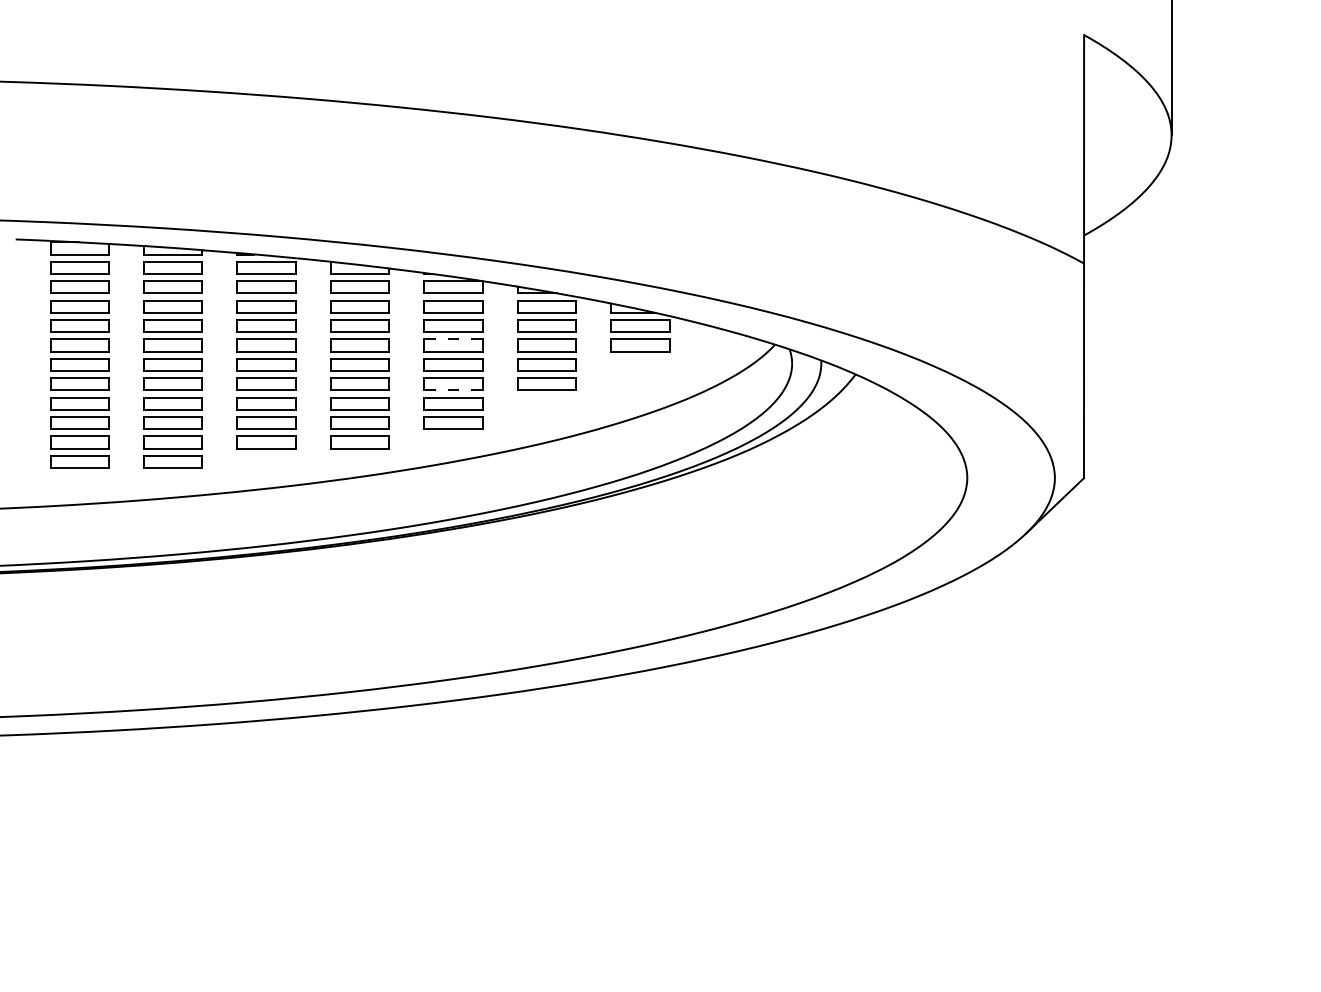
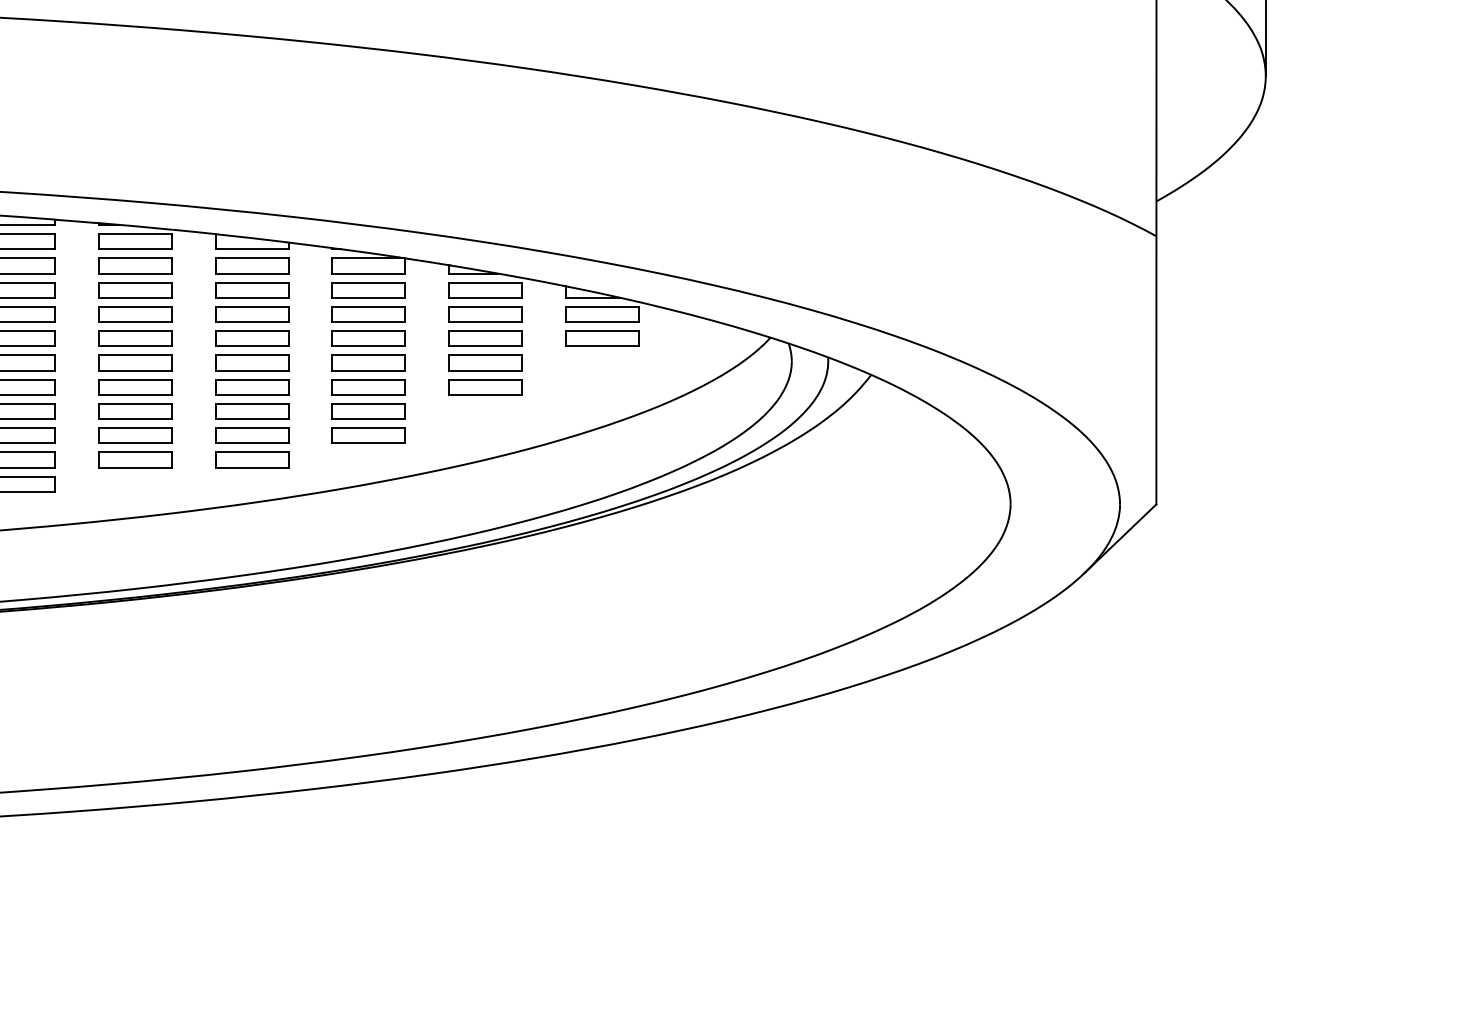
line: (452, 339) -> (367, 331), dashed -> solid
line: (453, 390) -> (368, 394), dashed -> solid

